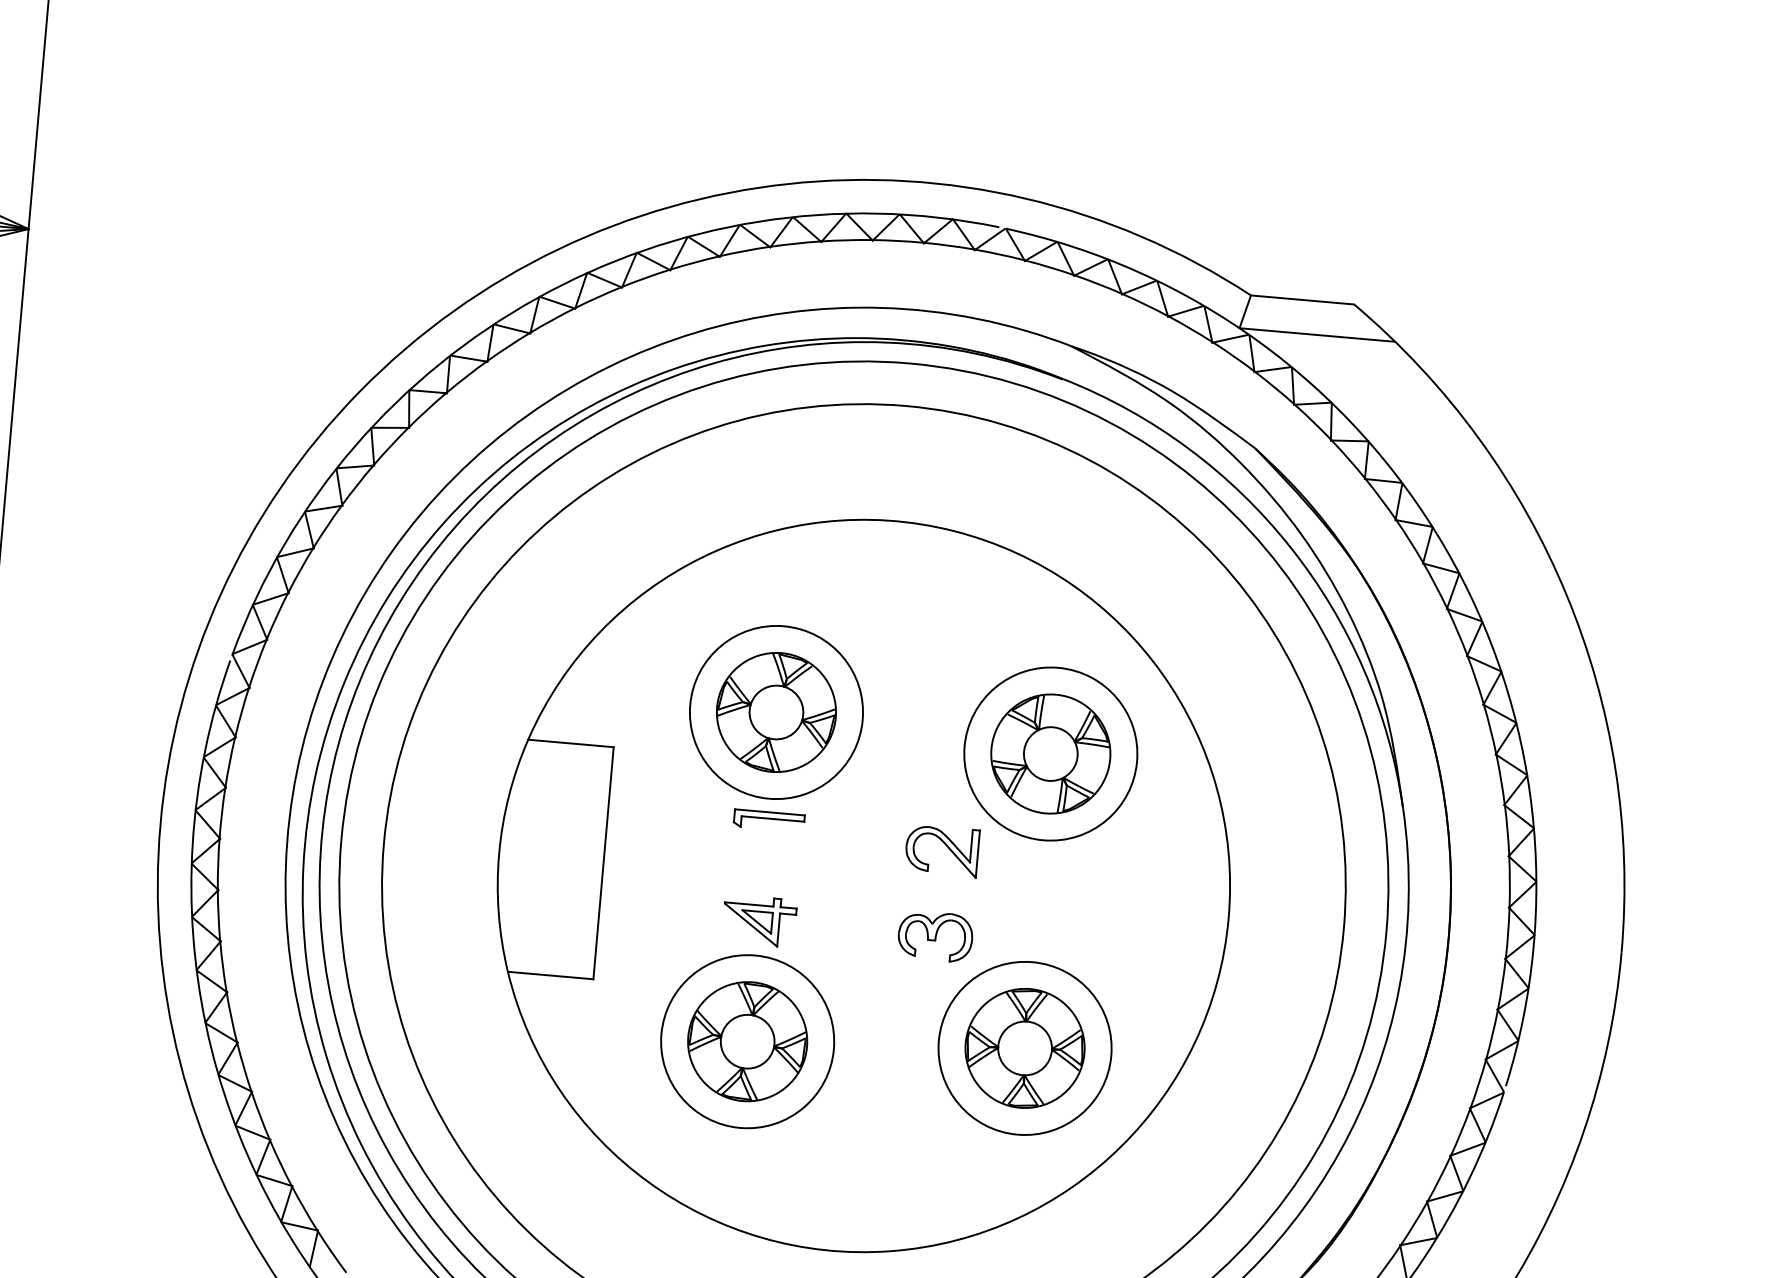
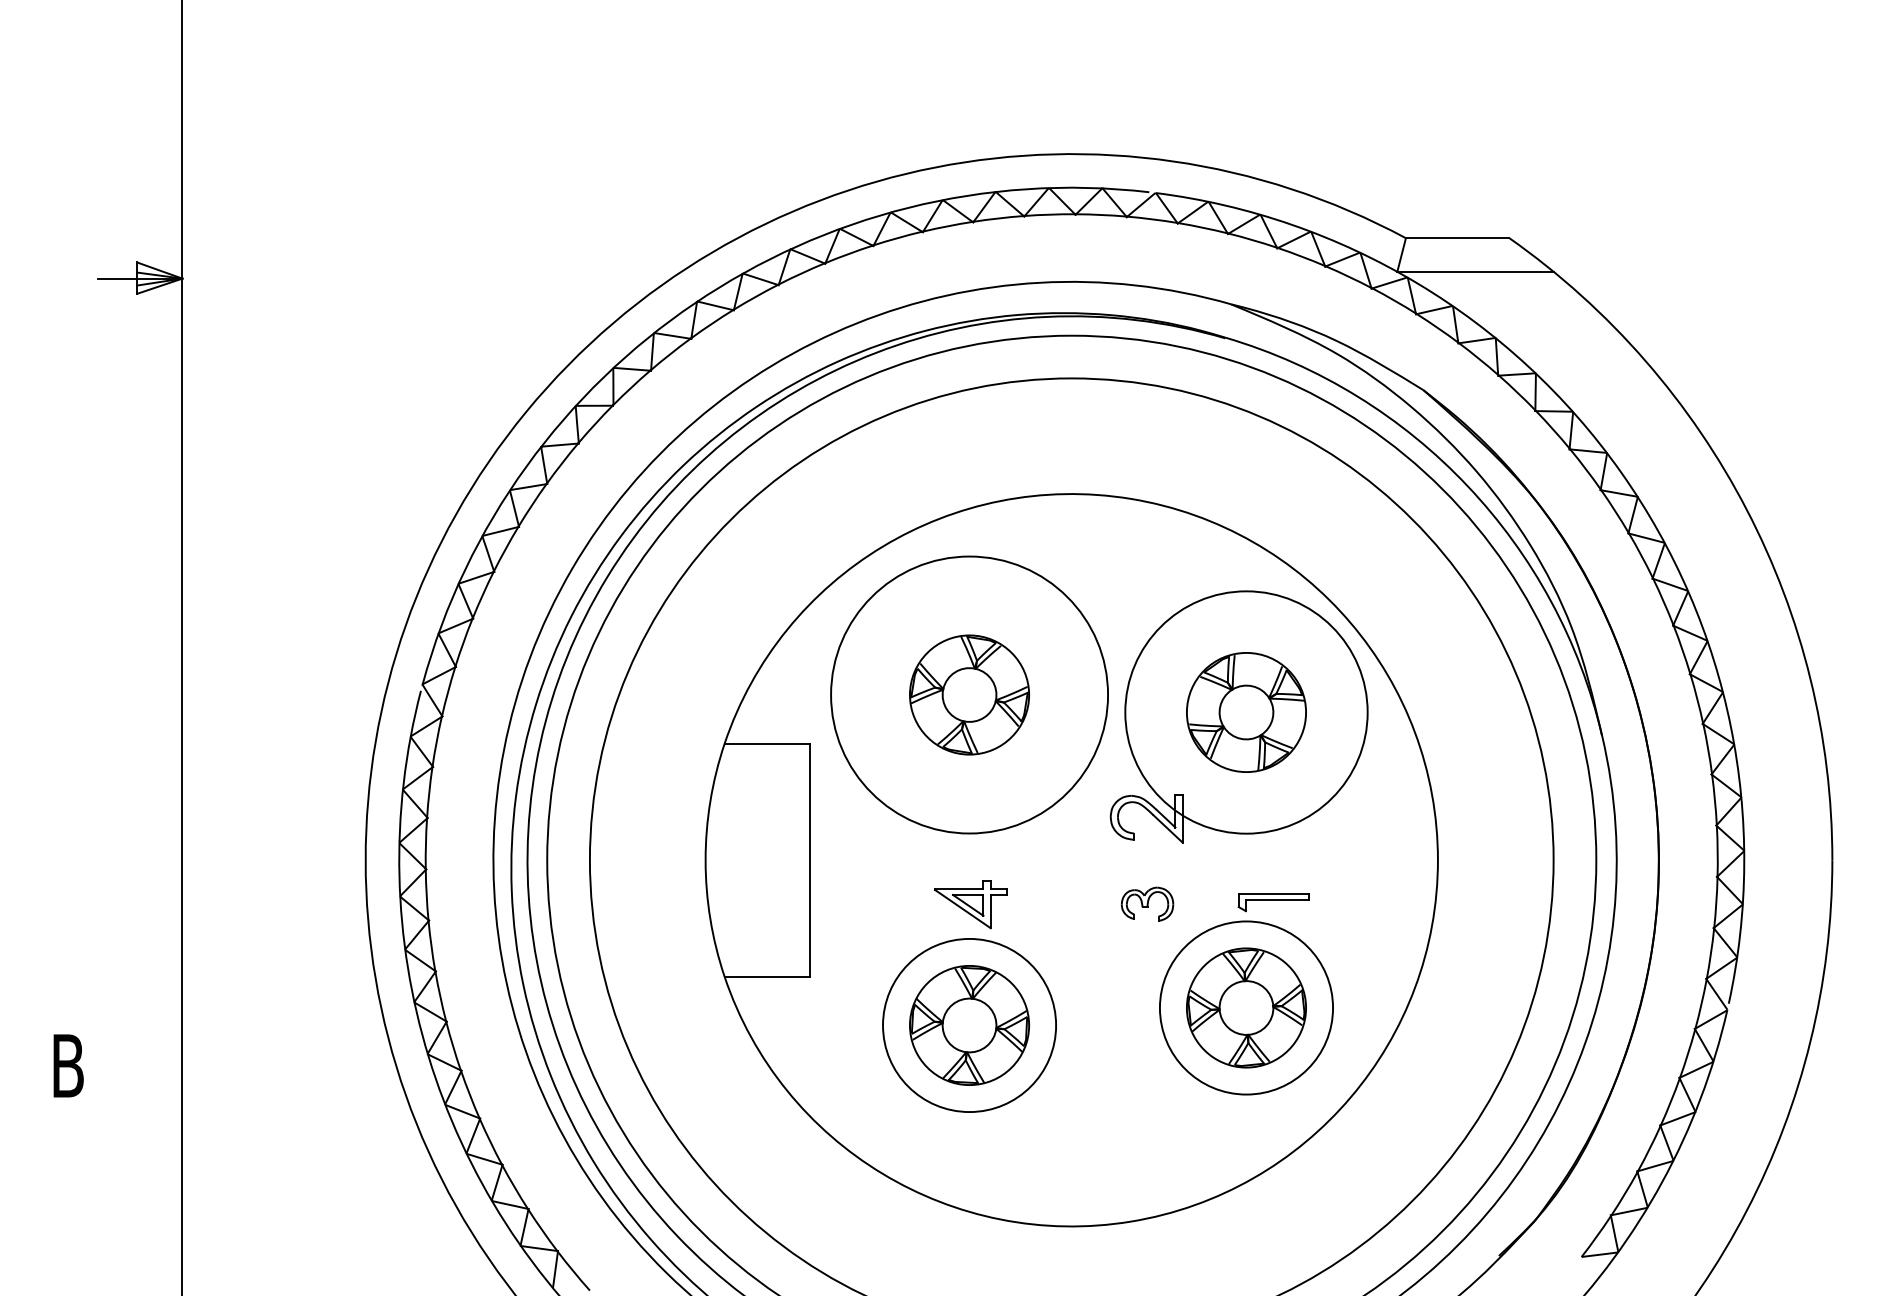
circle: (776, 711) -> (969, 694), size x1.6
circle: (1050, 754) -> (1246, 712), size x1.4
part: (768, 820) -> (1273, 902), moved
part: (935, 935) -> (1147, 903), size x0.7

